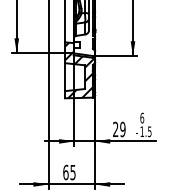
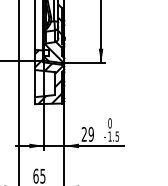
hatch: (84, 32) -> (54, 40), added
text: (142, 117) -> (110, 122), 6 -> 0

